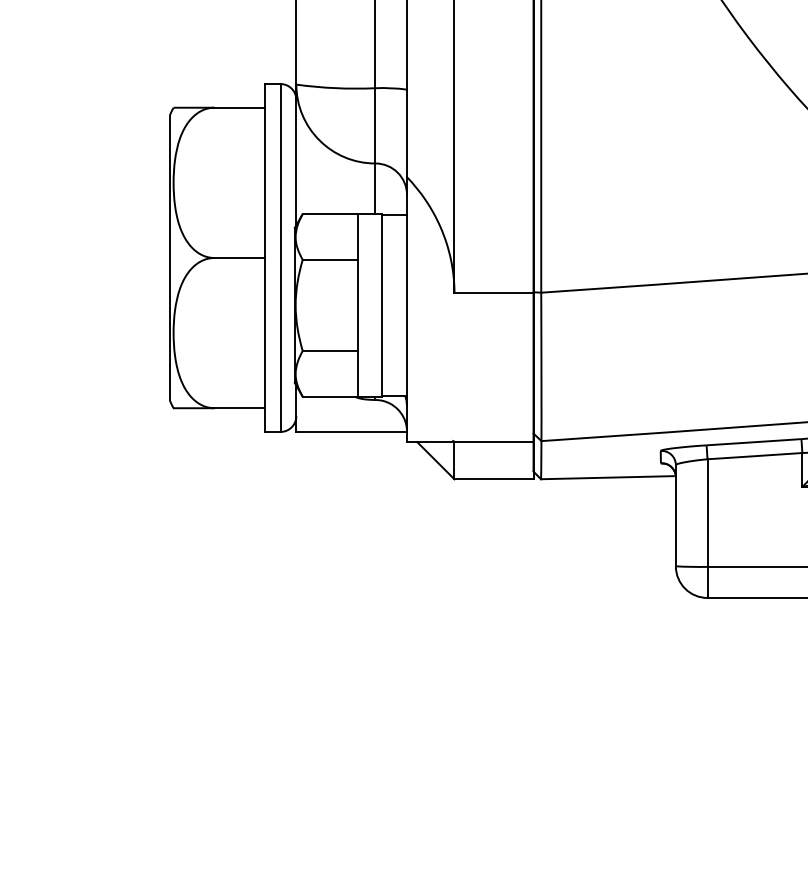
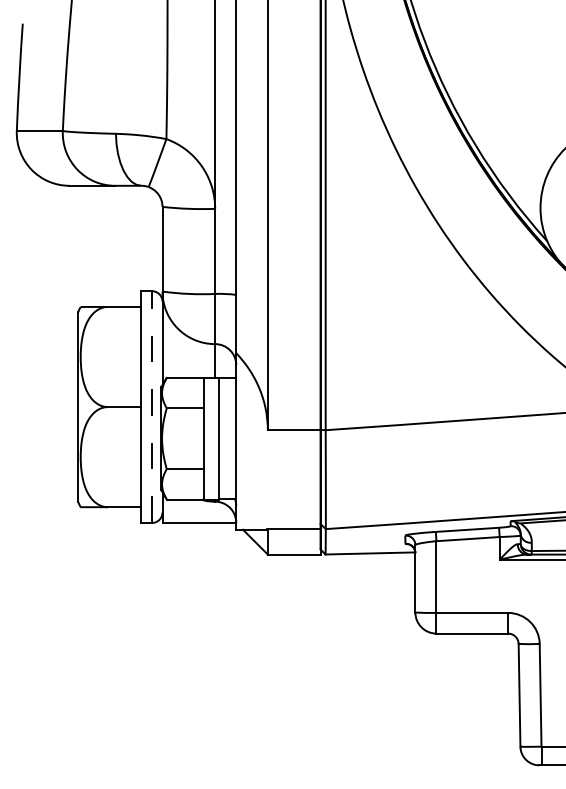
line: (279, 258) -> (151, 407), solid -> dashed

